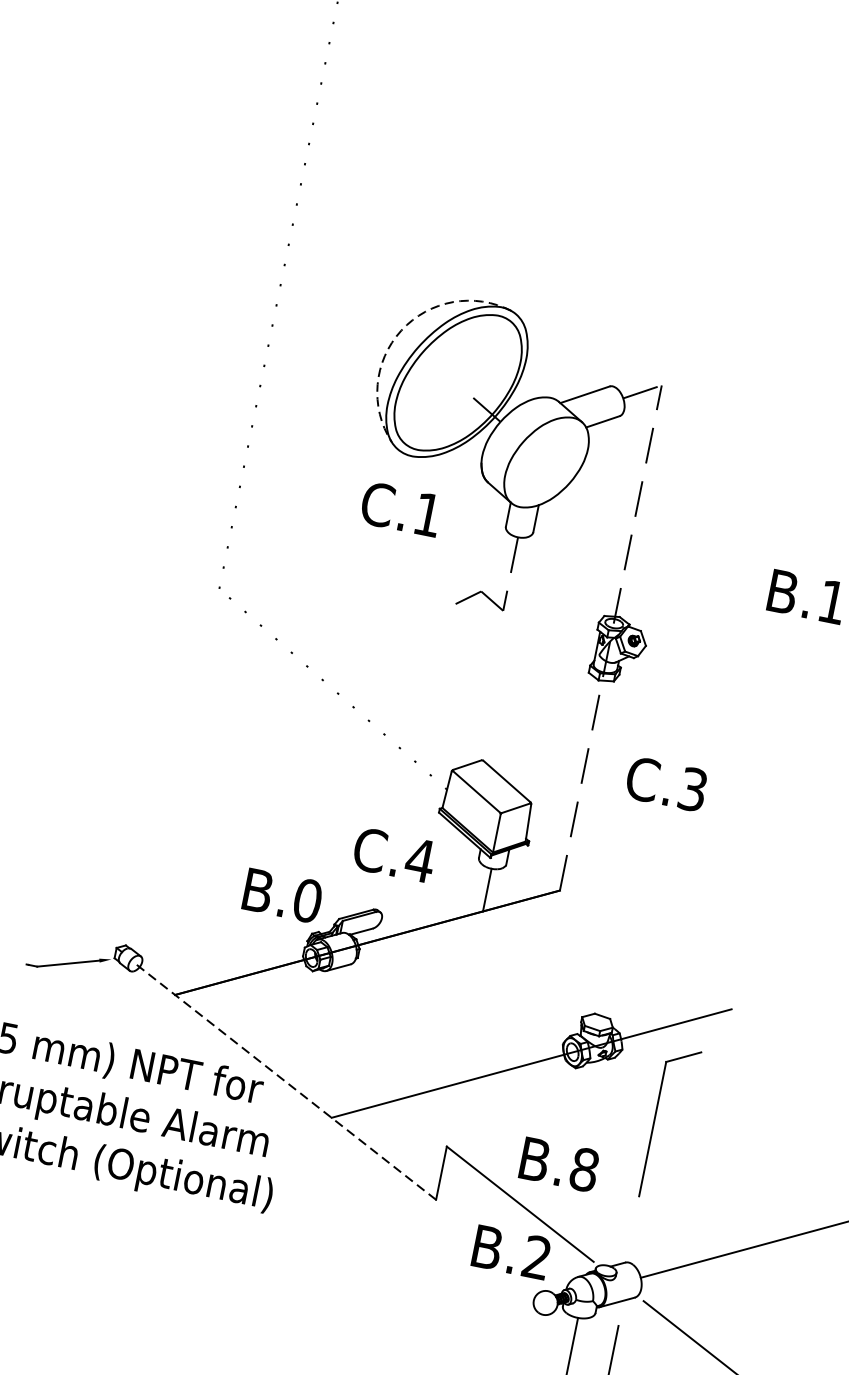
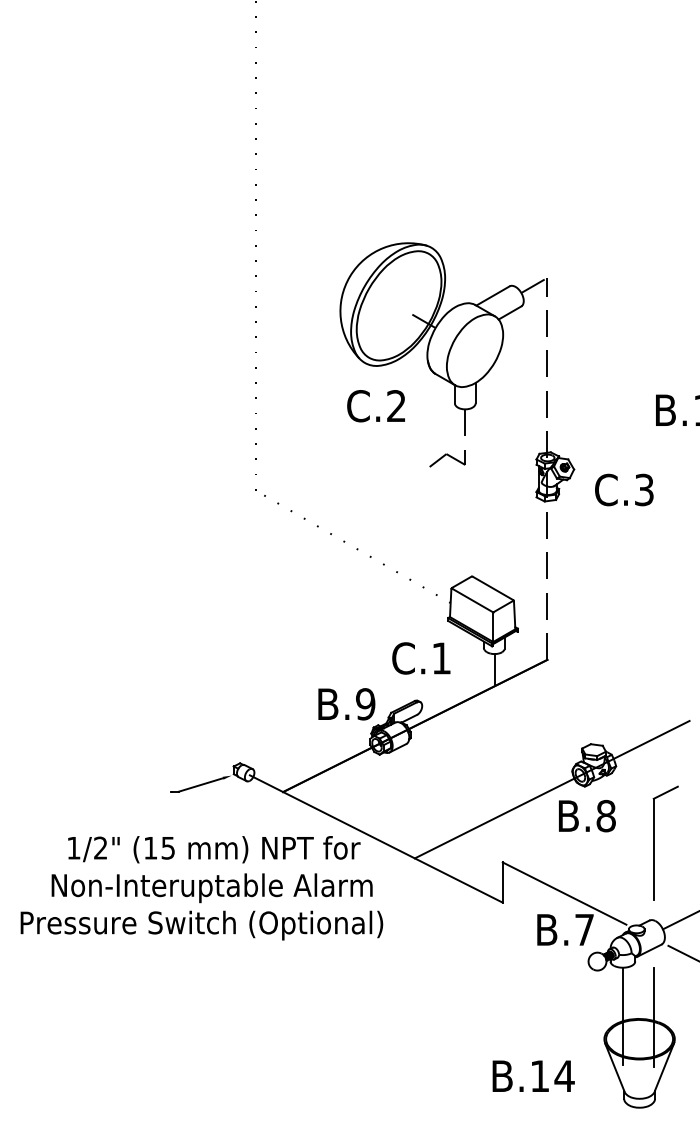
arc: (401, 331) -> (350, 276), dashed -> solid
text: (428, 513) -> (396, 405), C.1 -> C.2
text: (666, 783) -> (624, 489), moved
text: (420, 860) -> (441, 658), C.4 -> C.1
text: (307, 901) -> (365, 704), B.0 -> B.9
line: (285, 1082) -> (376, 839), dashed -> solid
part: (655, 1119) -> (654, 842), moved
text: (559, 1165) -> (587, 816), moved
text: (537, 1257) -> (584, 929), B.2 -> B.7

